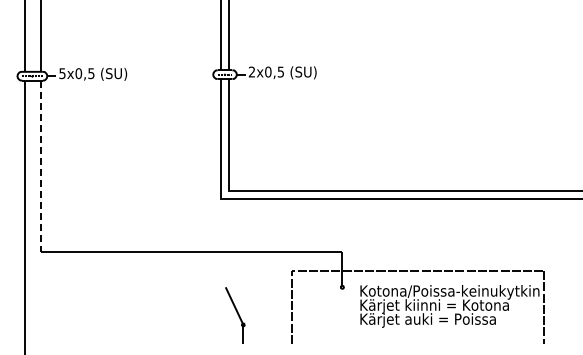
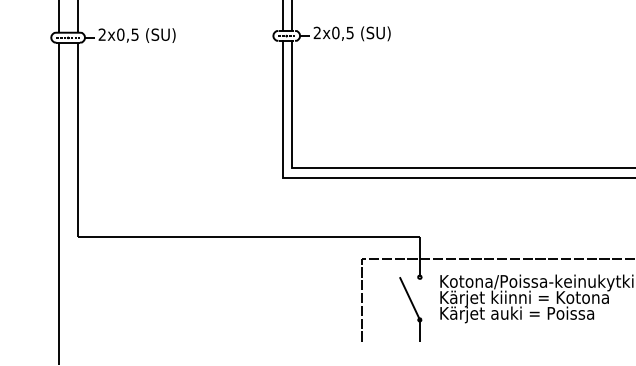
text: (62, 73) -> (102, 34), 5x0,5 -> 2x0,5
line: (40, 166) -> (77, 140), dashed -> solid
part: (235, 315) -> (410, 309), moved

